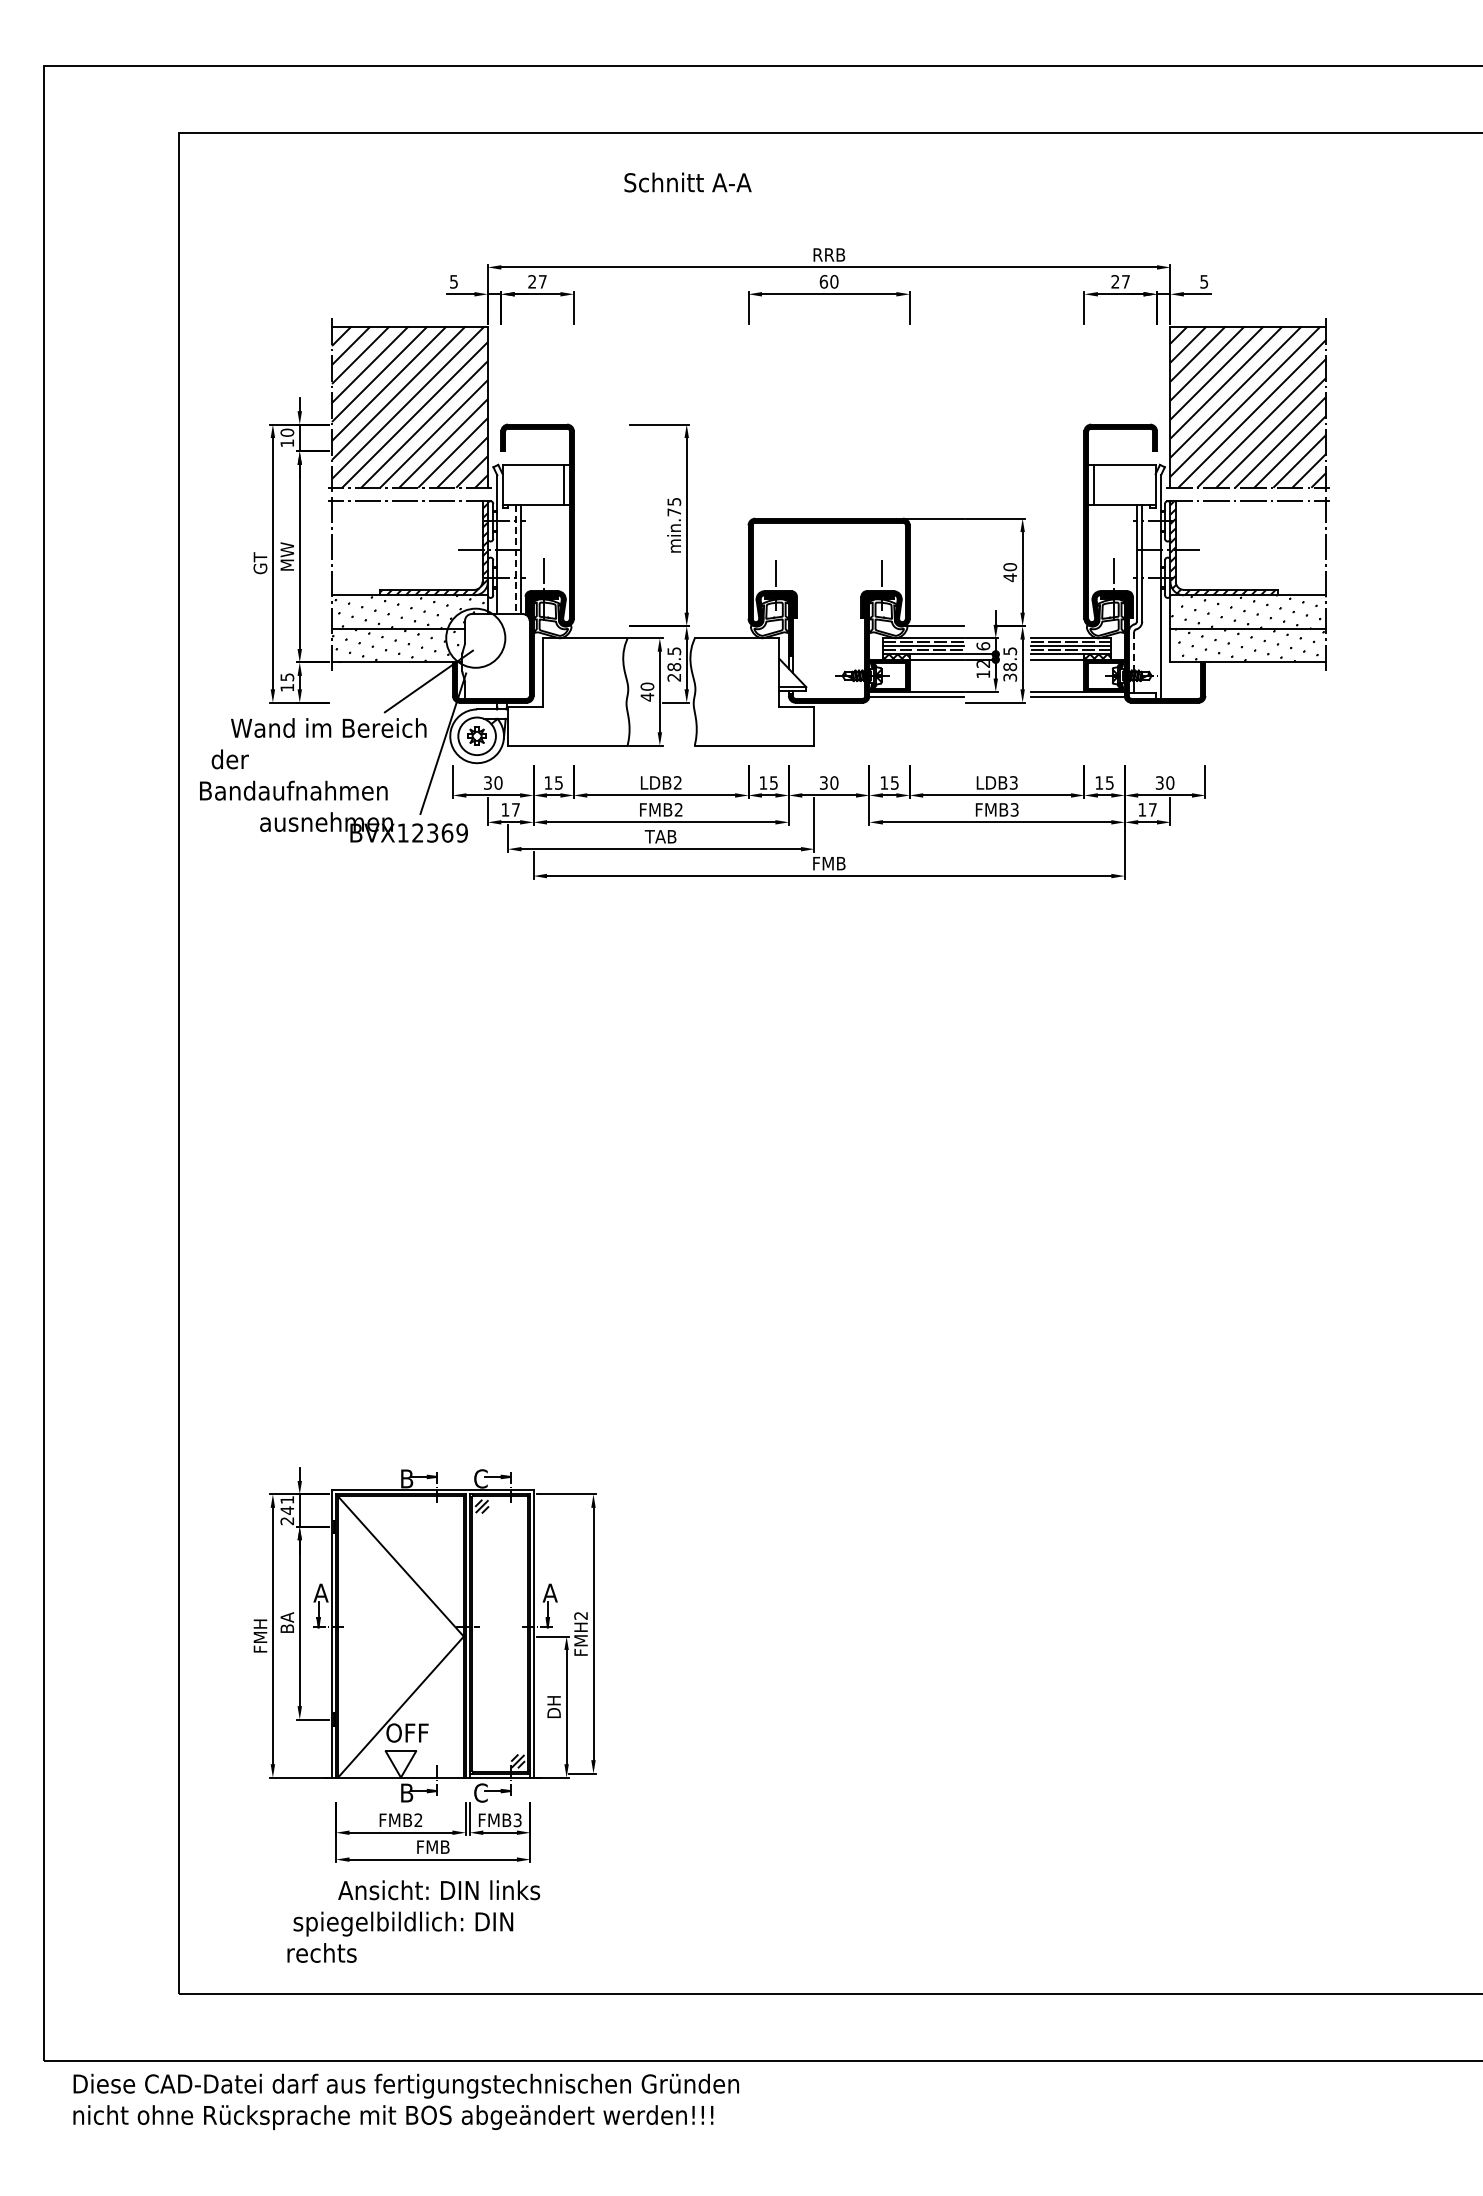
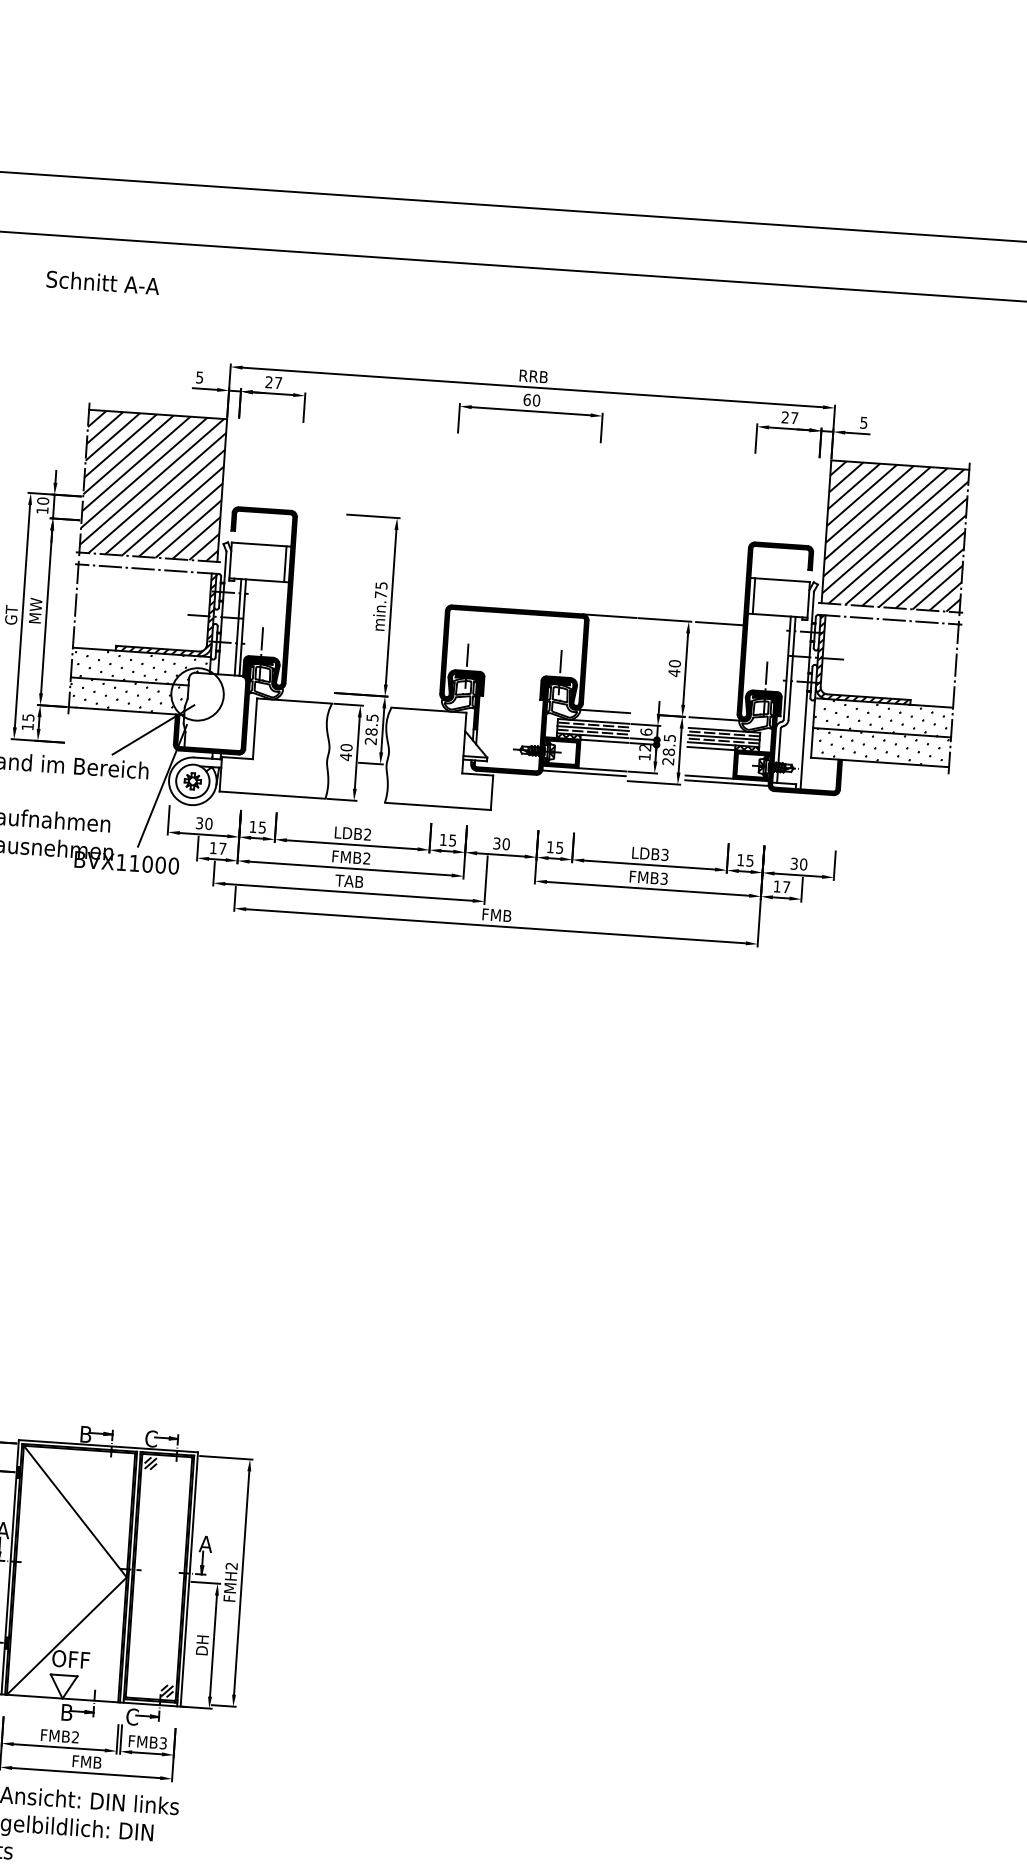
text: (687, 182) -> (102, 282), moved
line: (1057, 518) -> (719, 623), added
line: (516, 560) -> (238, 628), dashed -> solid
line: (1060, 626) -> (715, 719), added
line: (1134, 651) -> (779, 745), dashed -> solid
text: (1010, 677) -> (668, 761), 38.5 -> 28.5
text: (439, 832) -> (153, 864), BVX12369 -> BVX11000

